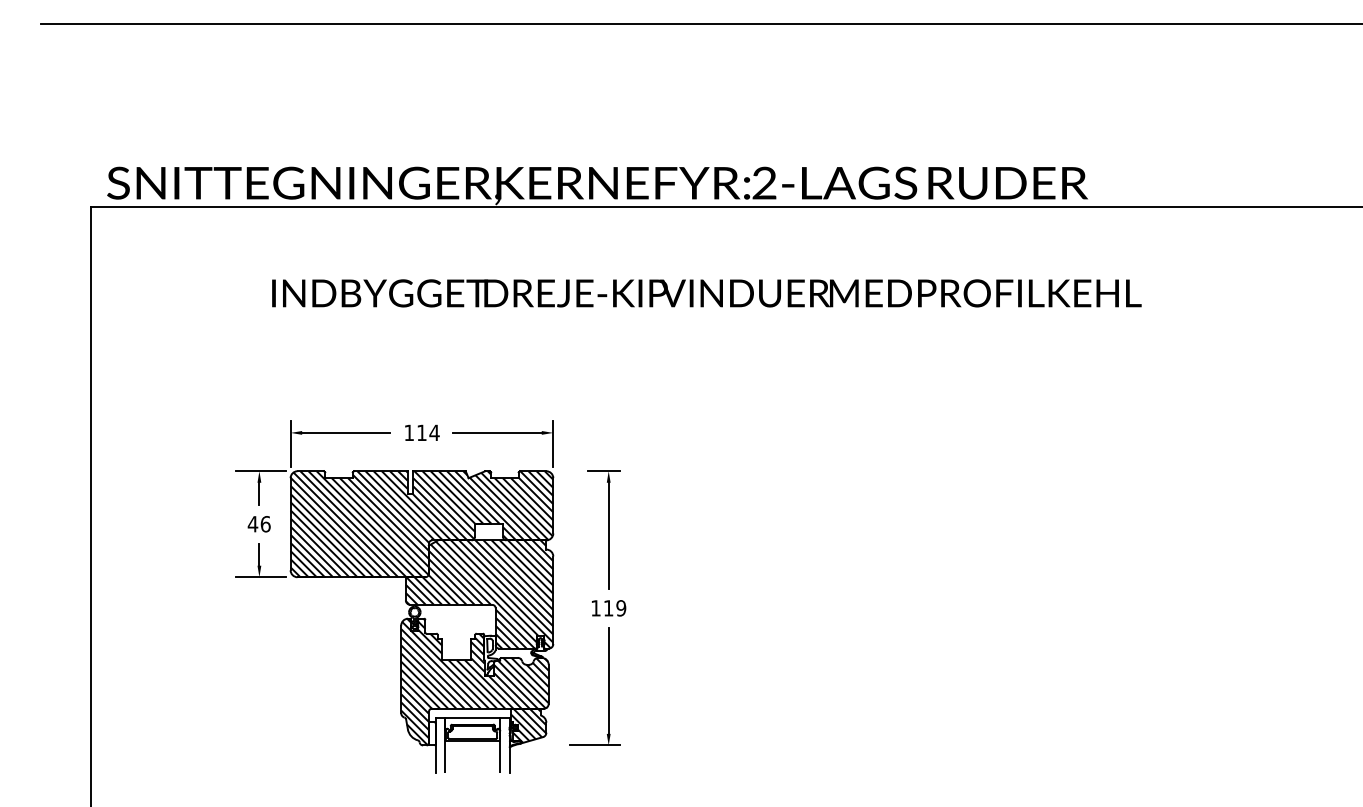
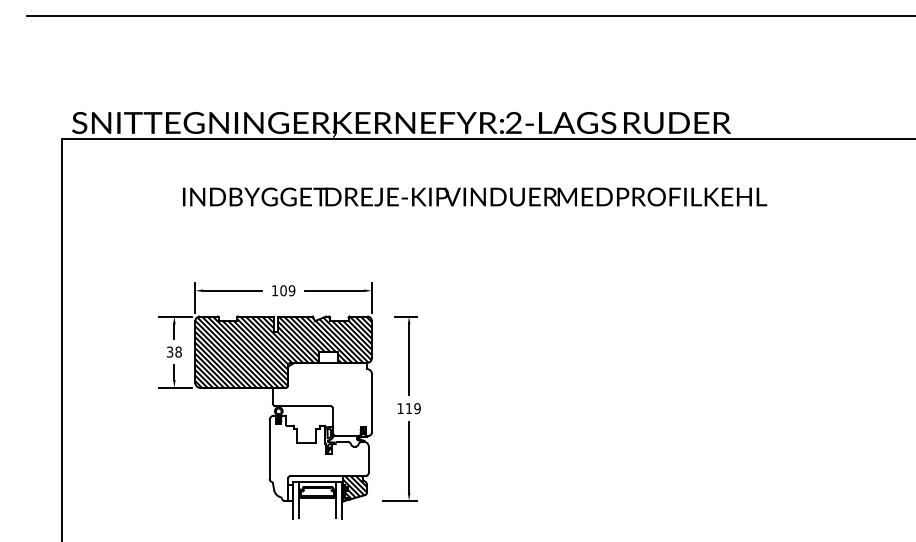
text: (427, 432) -> (287, 290), 114 -> 109
text: (258, 523) -> (173, 351), 46 -> 38
hatch: (478, 593) -> (321, 398), removed
hatch: (473, 681) -> (318, 457), removed

